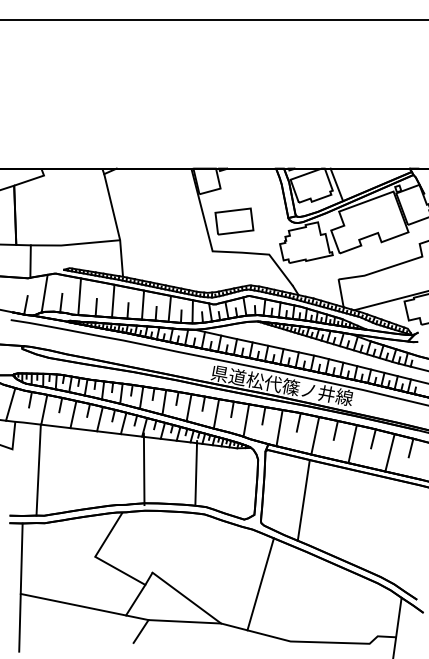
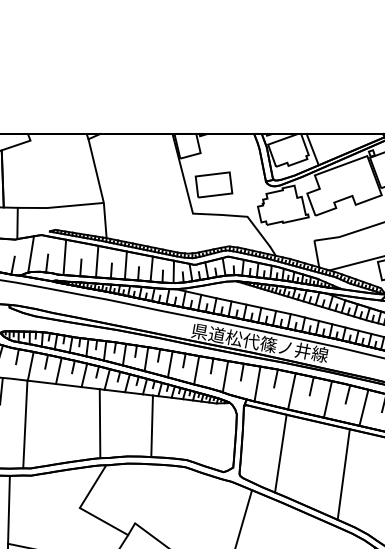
line: (143, 469) -> (99, 423), moved
line: (196, 472) -> (152, 425), moved
line: (368, 522) -> (343, 474), added

